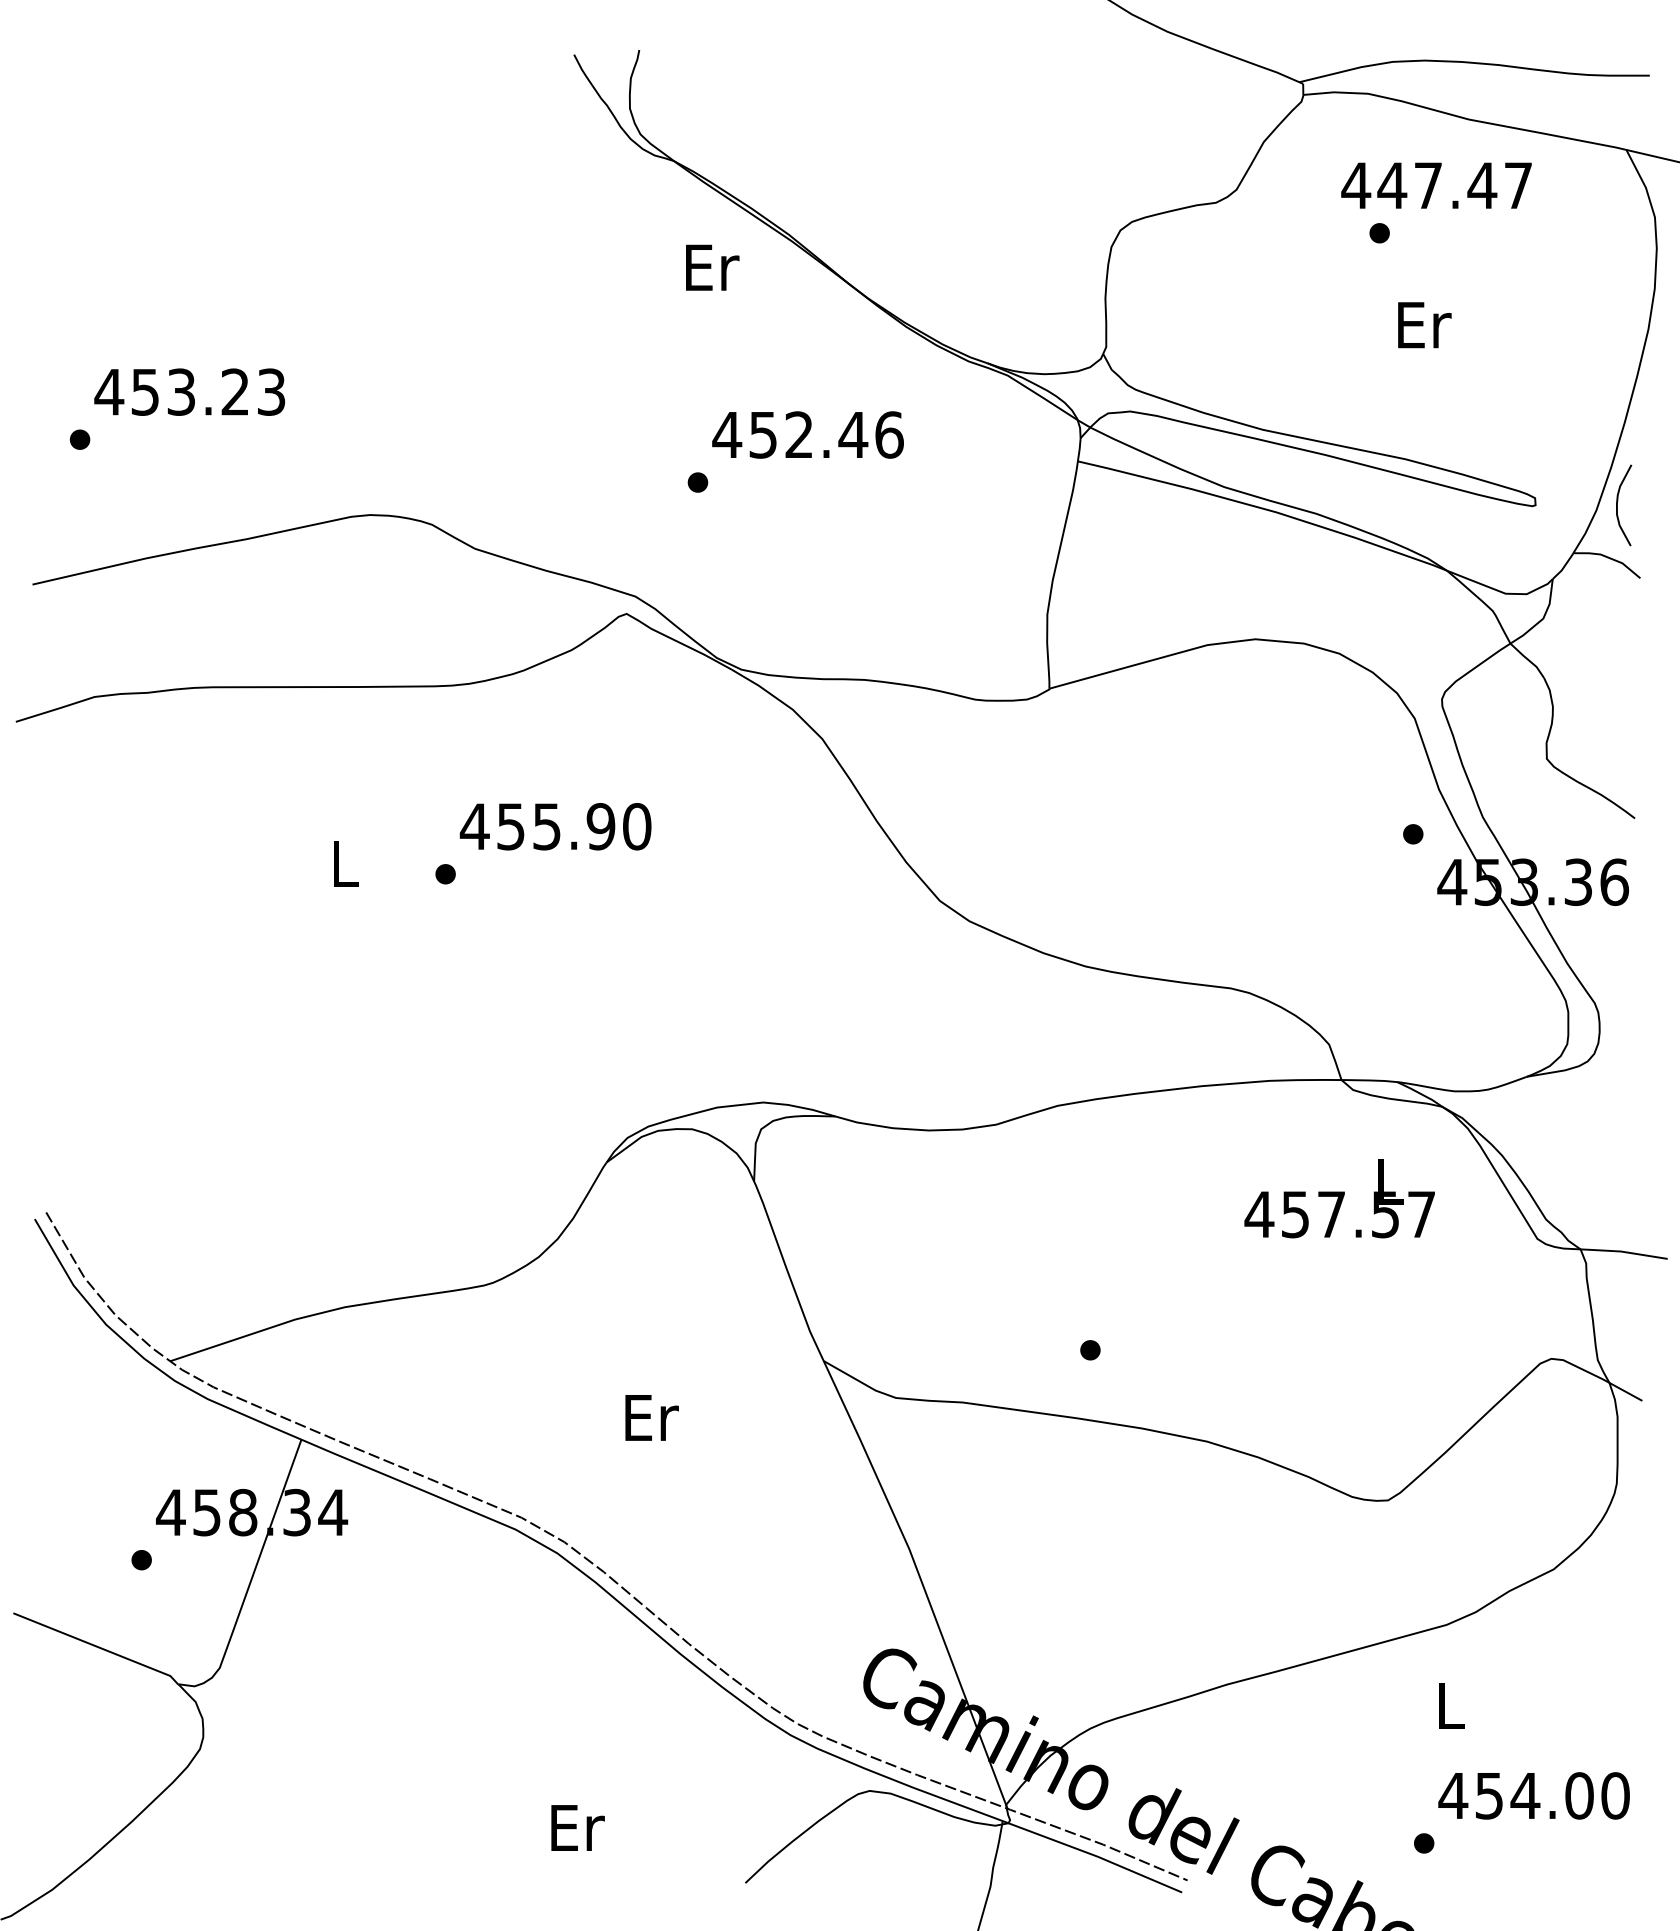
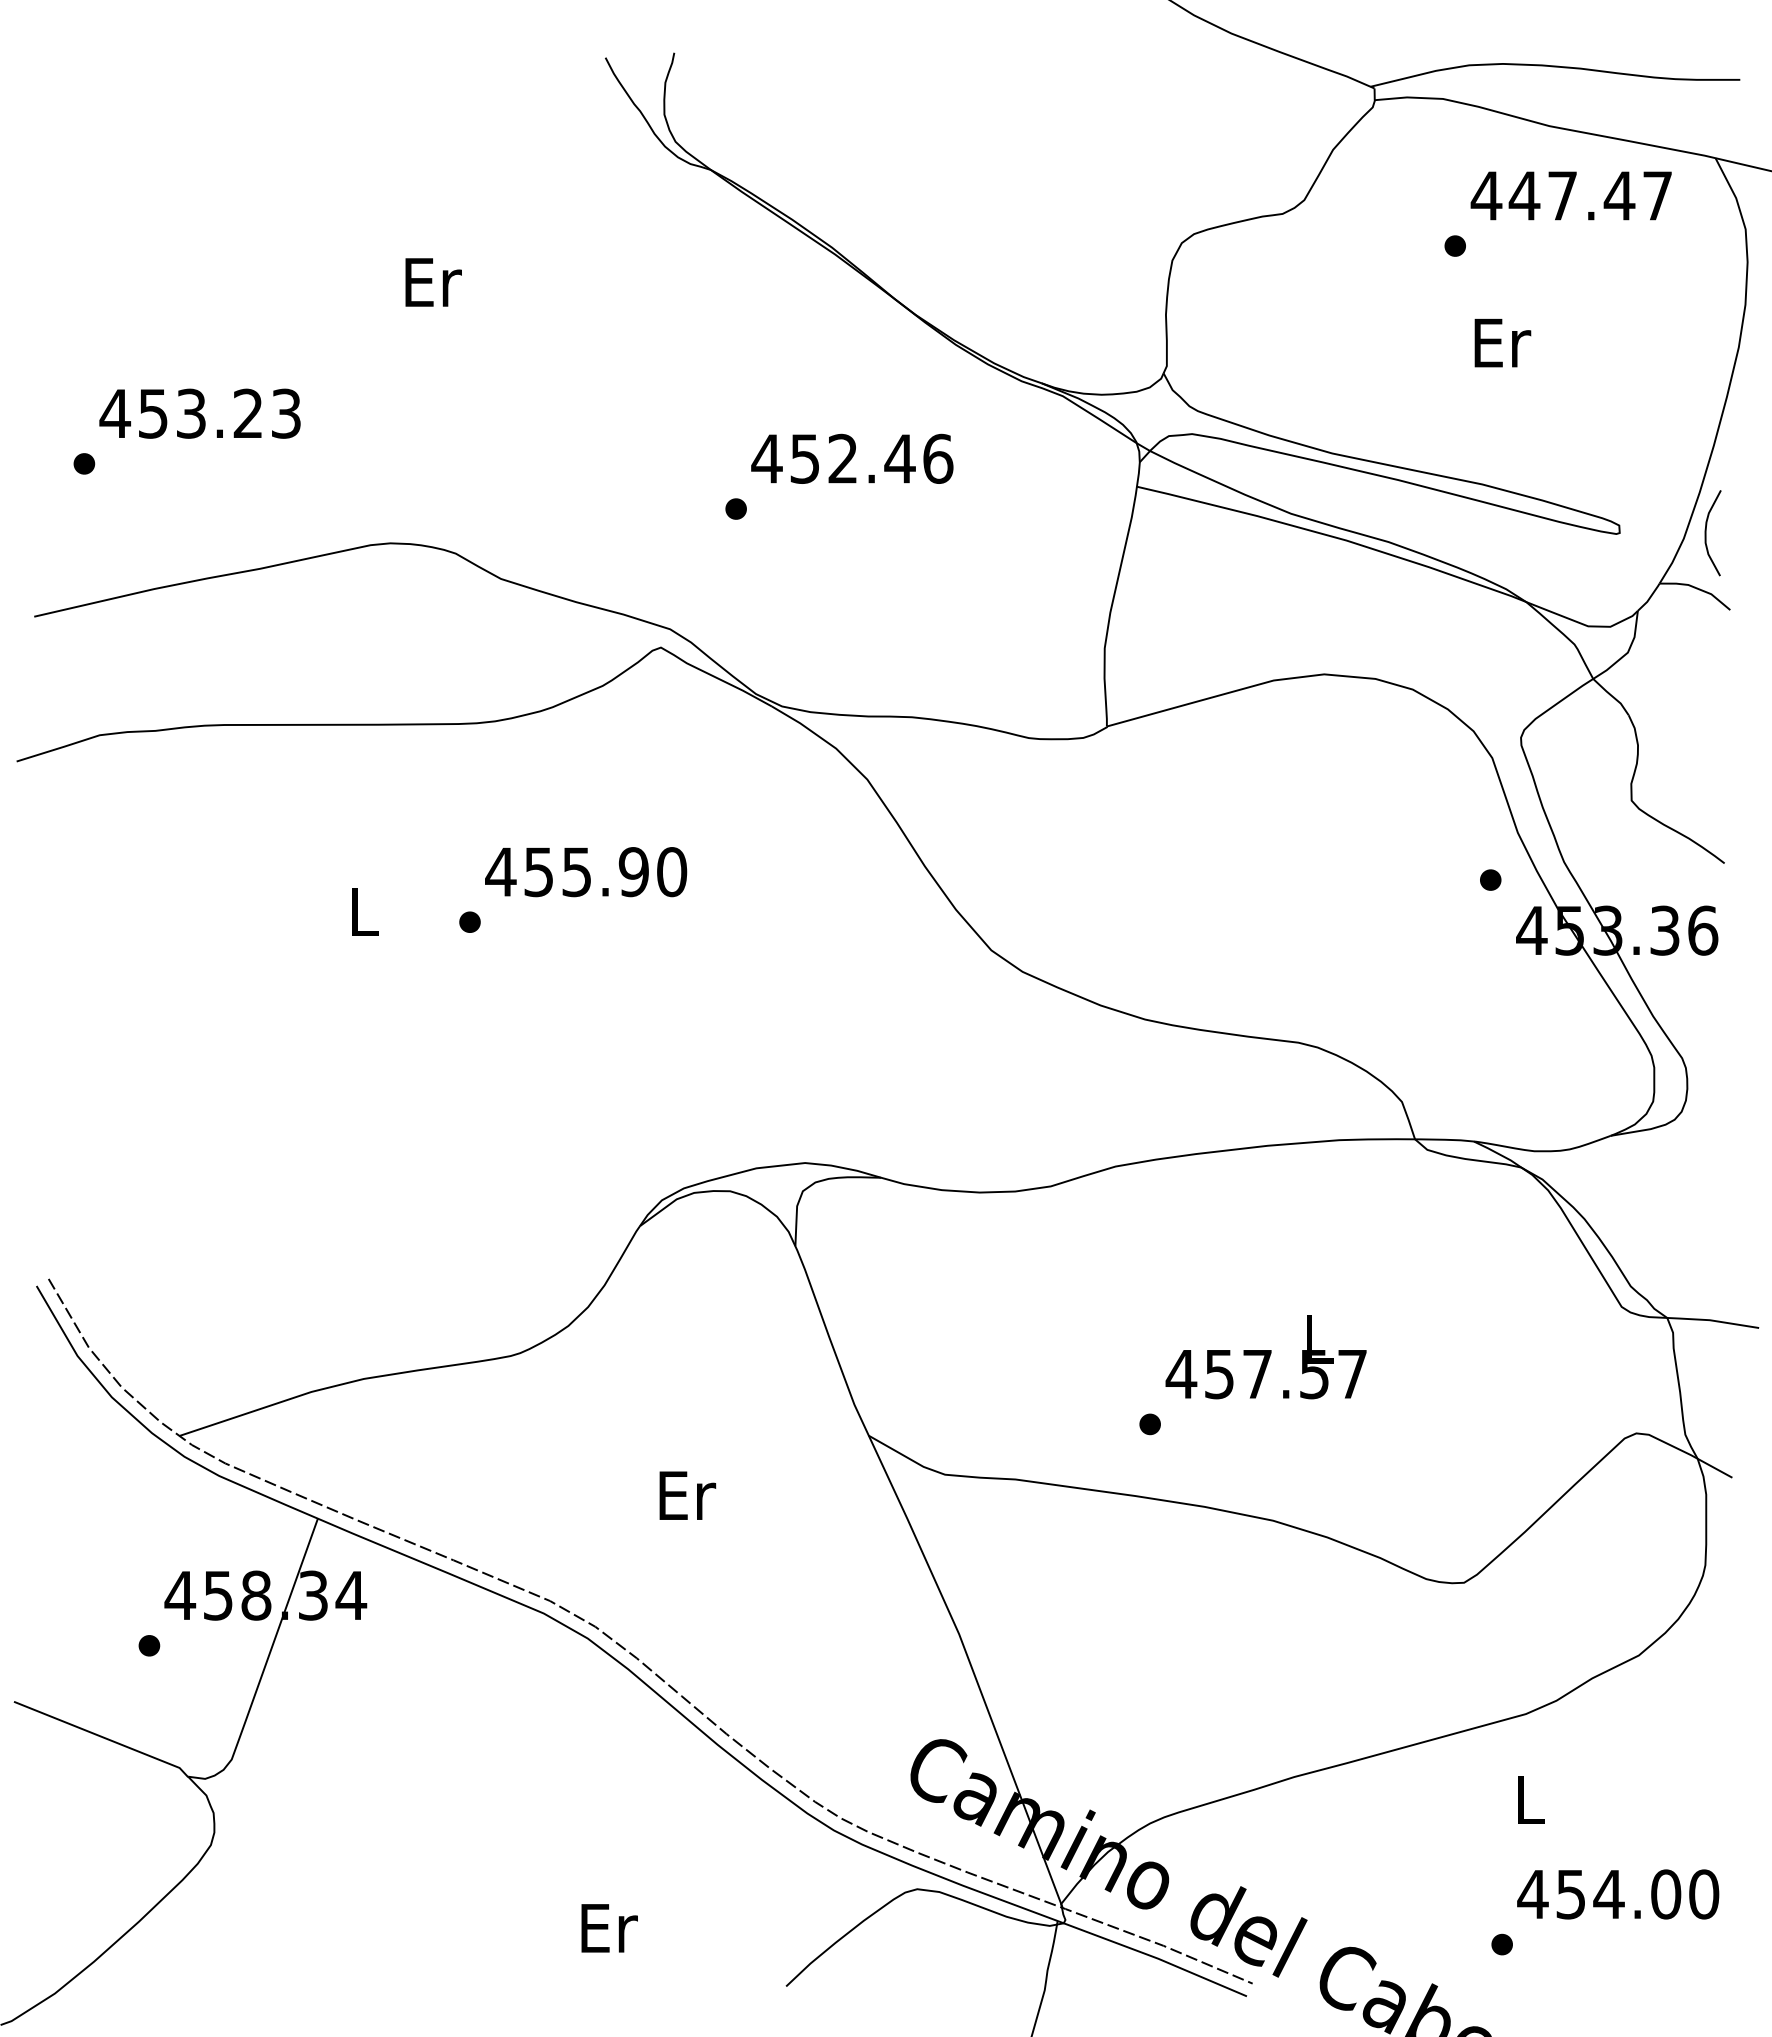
text: (1435, 185) -> (1570, 195), moved
text: (712, 267) -> (433, 282), moved
text: (1339, 1198) -> (1265, 1357), moved

